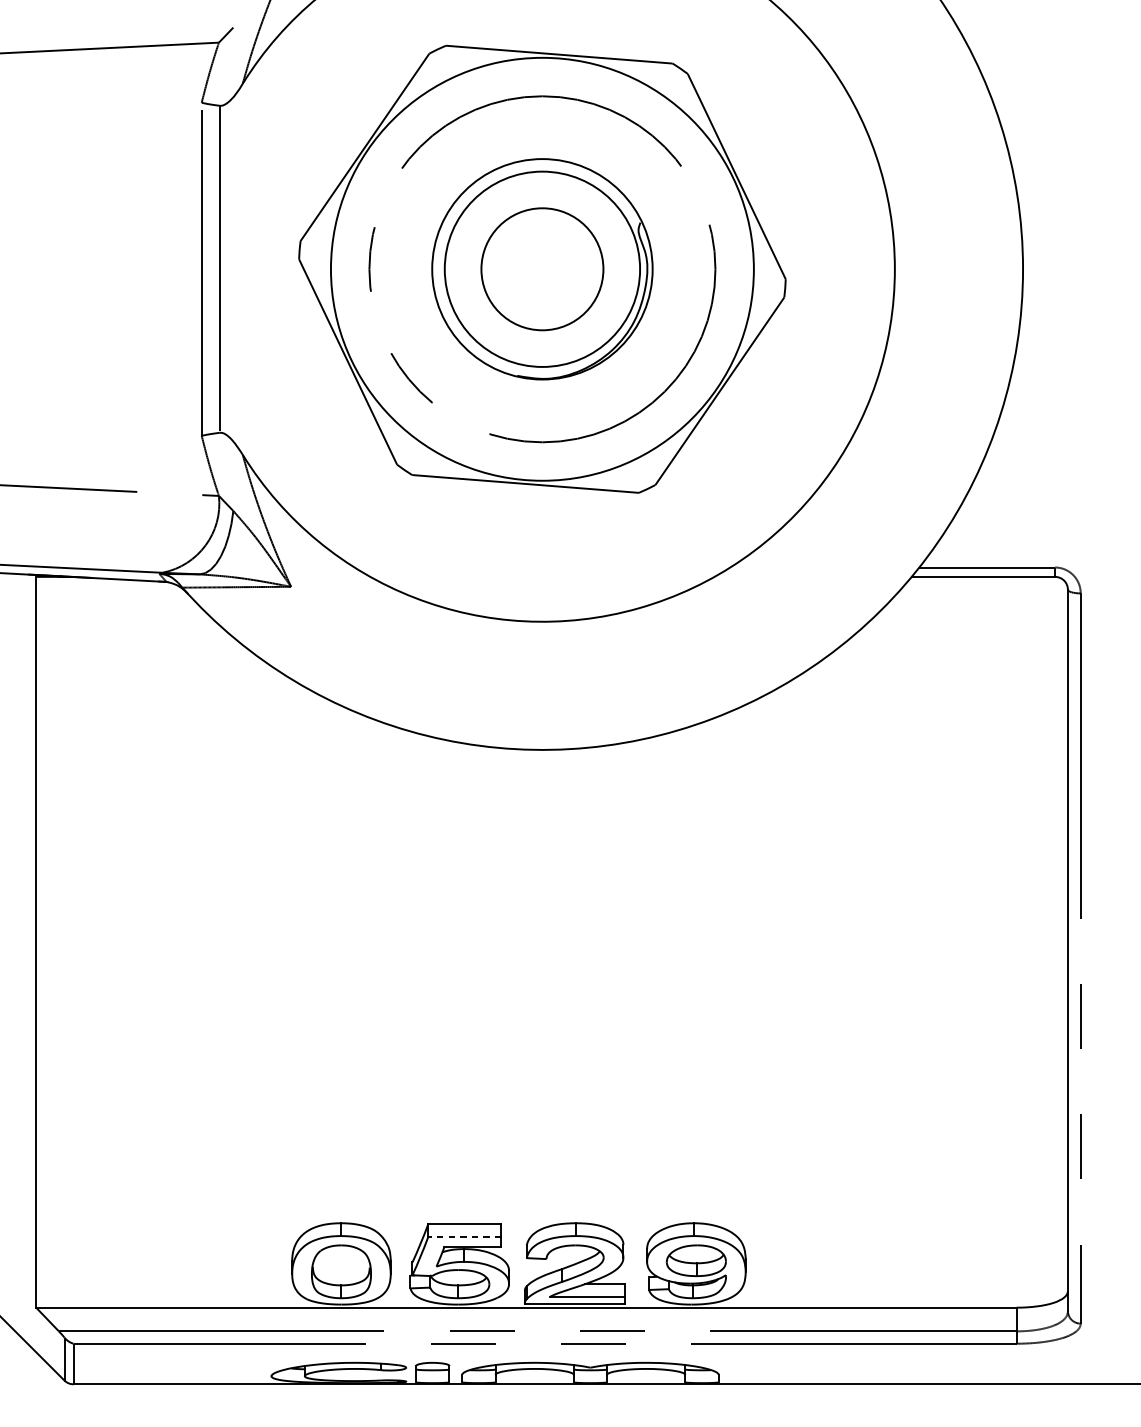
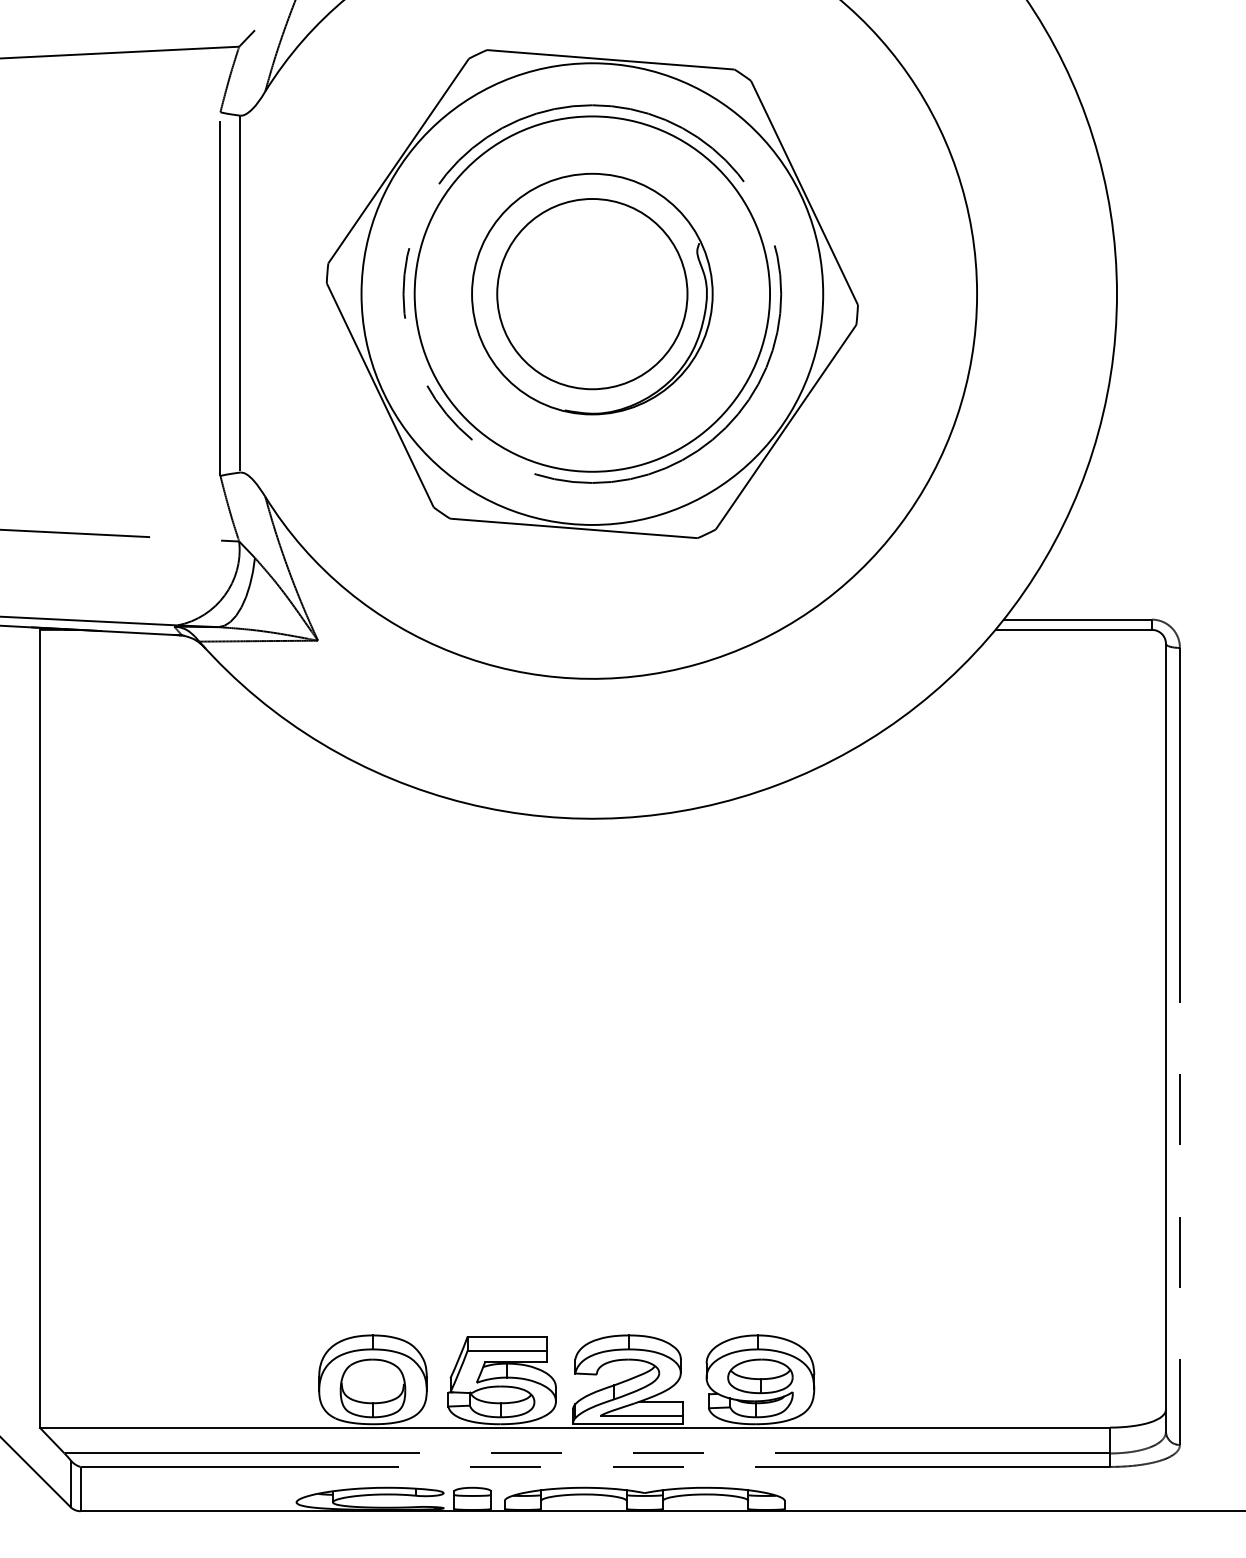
circle: (542, 268) -> (592, 293), size x1.67
circle: (542, 269) -> (592, 294), size x1.43
line: (464, 1237) -> (507, 1350), dashed -> solid

